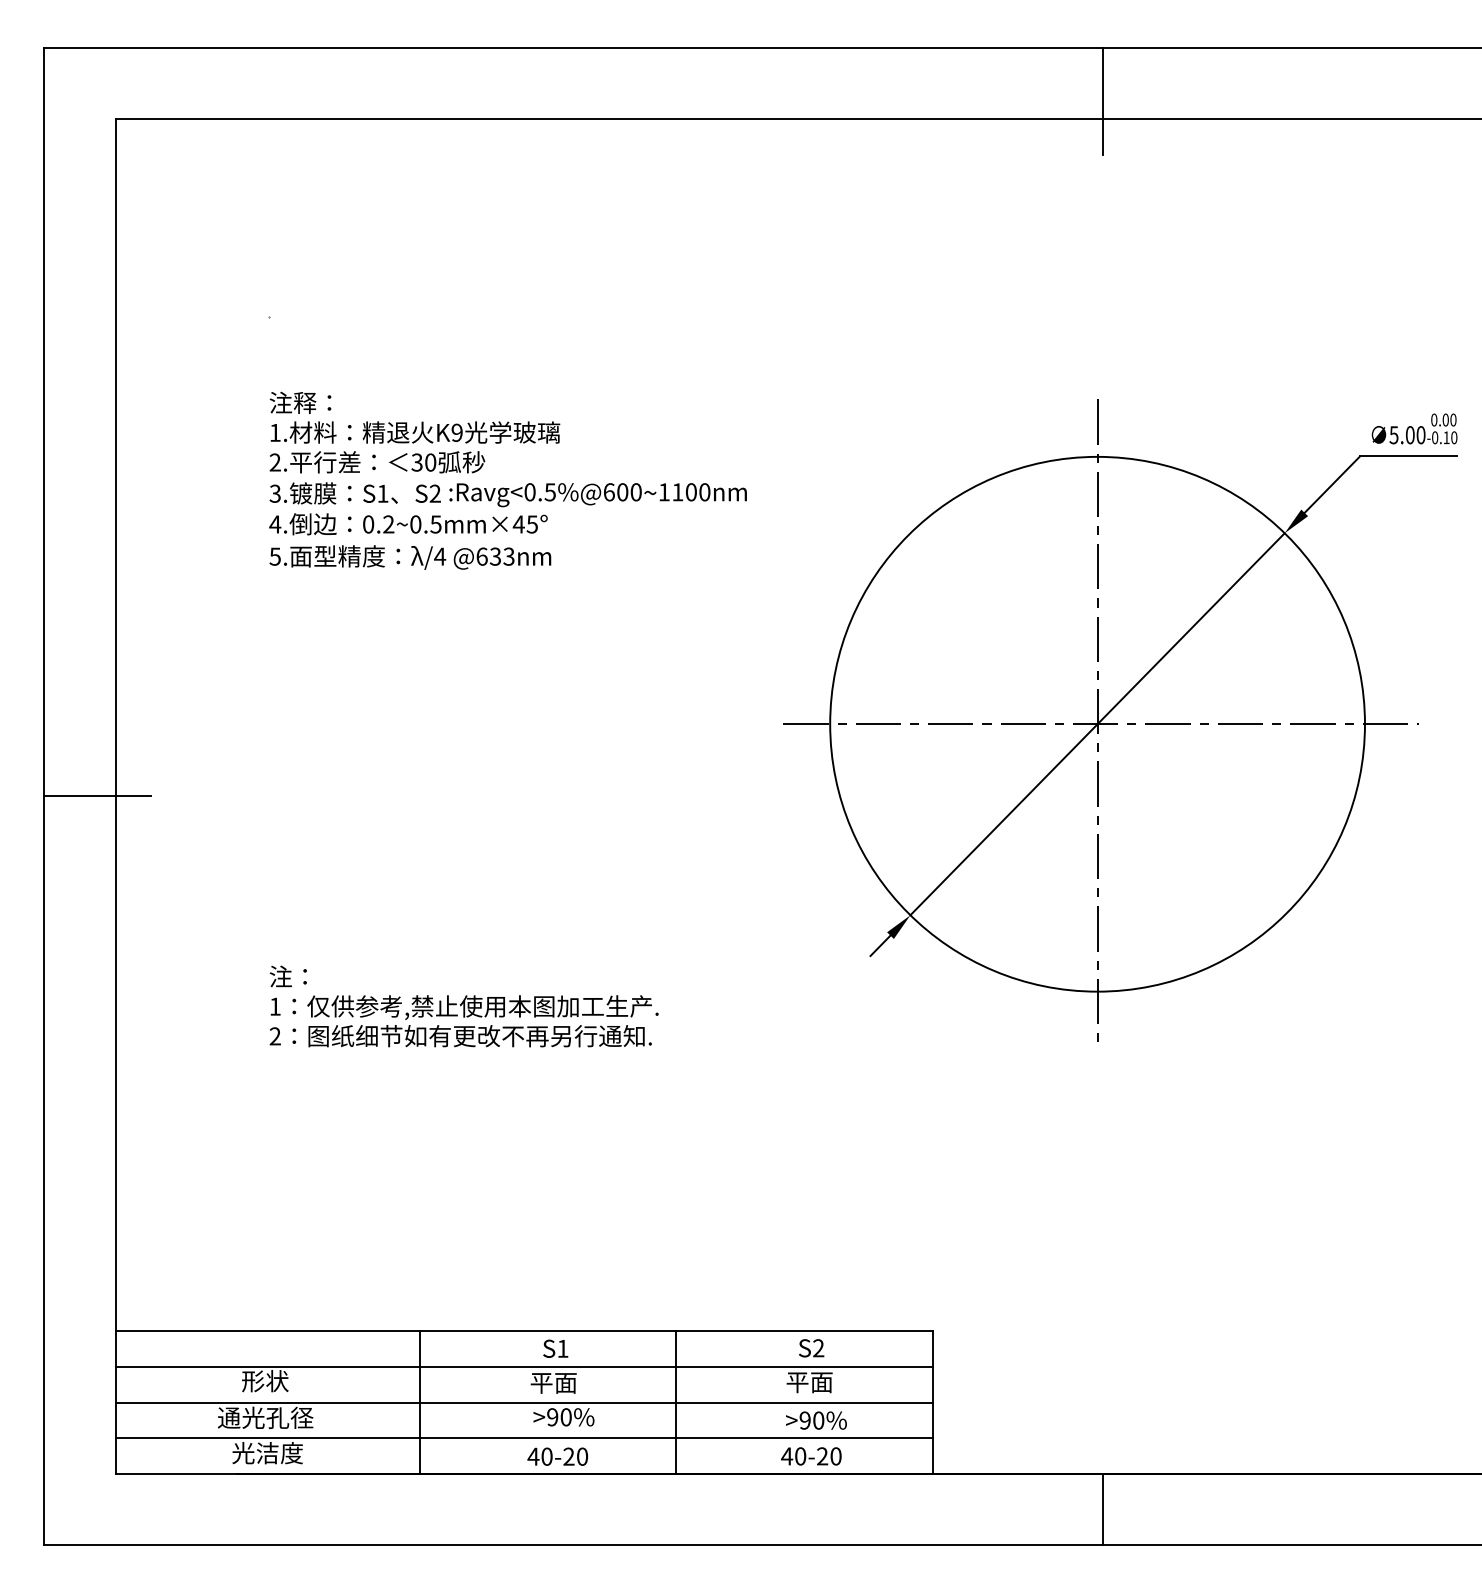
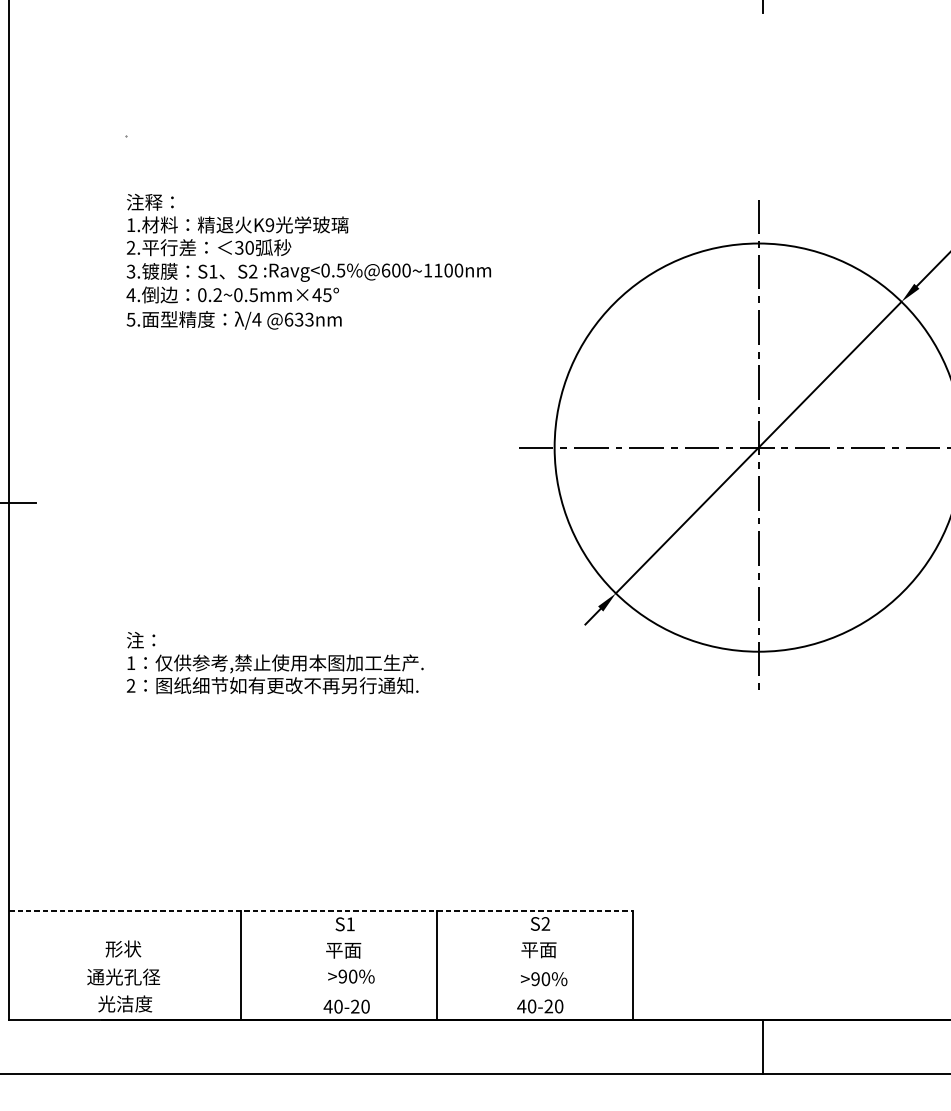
line: (524, 1331) -> (321, 911), solid -> dashed
line: (524, 1366) -> (321, 937), removed
line: (524, 1402) -> (321, 965), removed
line: (524, 1438) -> (321, 992), removed

